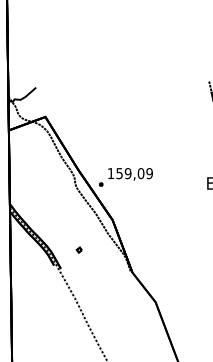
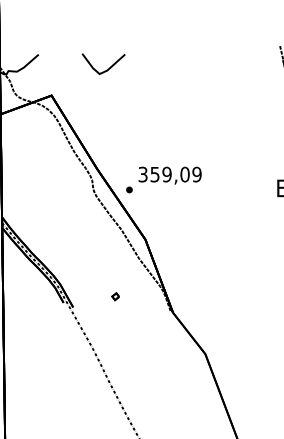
line: (83, 98) -> (104, 69), added
text: (110, 173) -> (142, 174), 159,09 -> 359,09
part: (78, 249) -> (114, 295), moved

